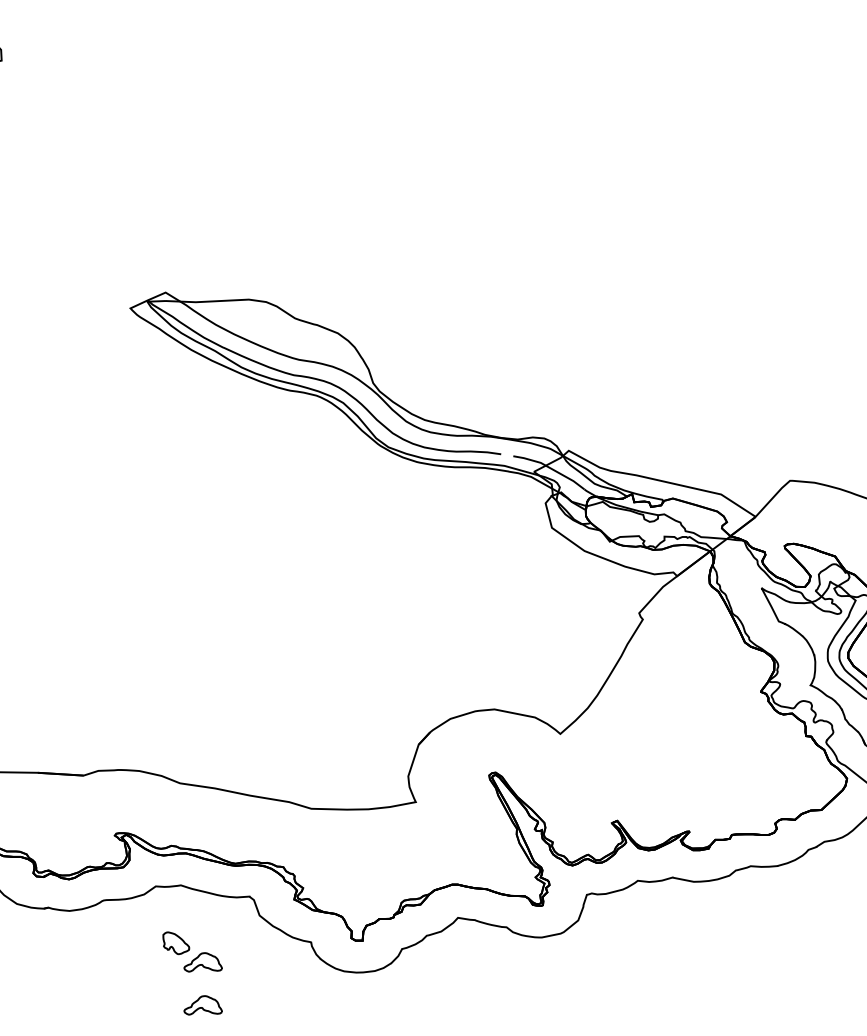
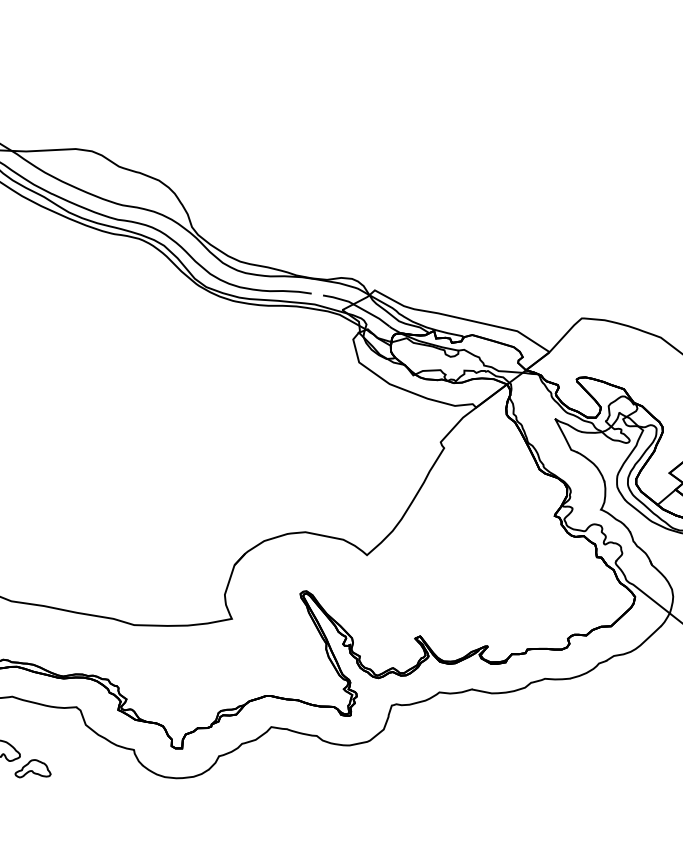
part: (202, 1005) -> (32, 809), removed

